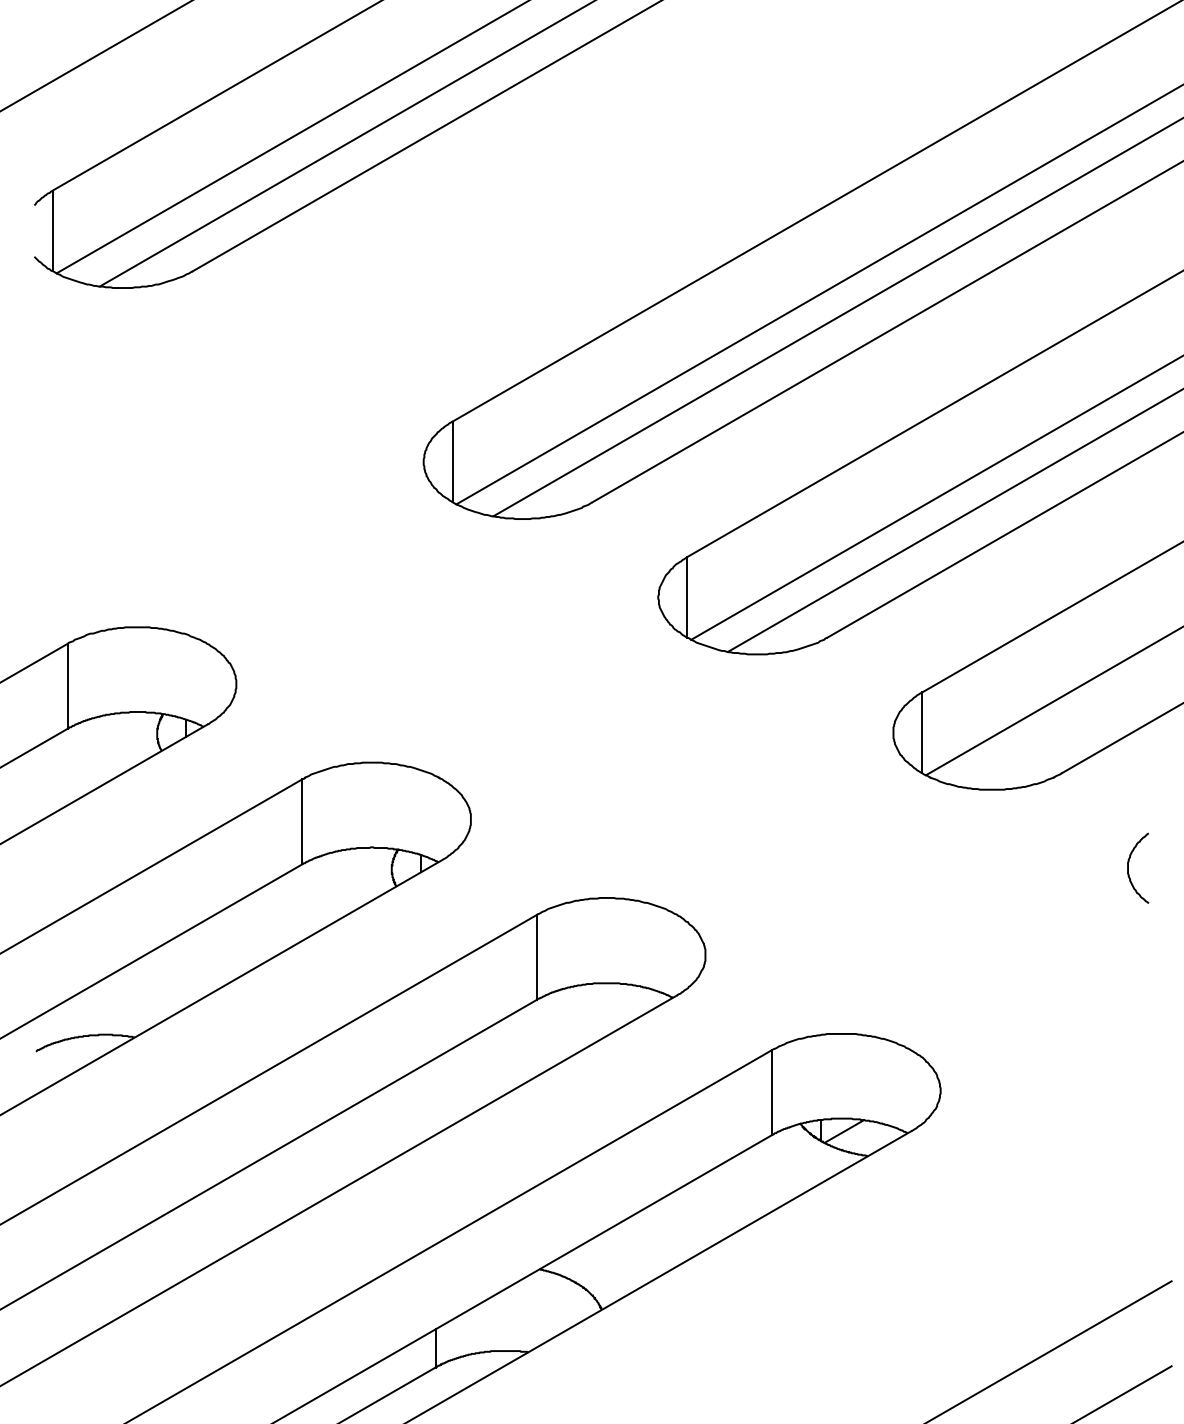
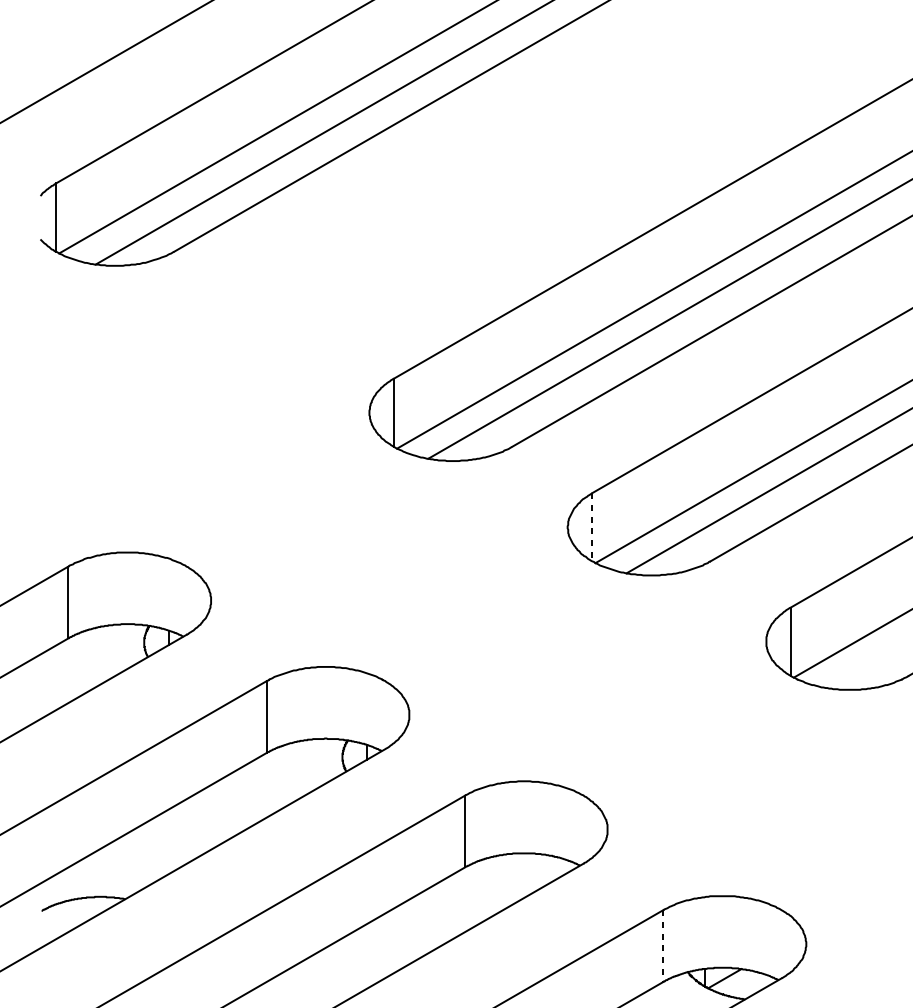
line: (687, 597) -> (592, 527), solid -> dashed
line: (771, 1092) -> (663, 945), solid -> dashed

